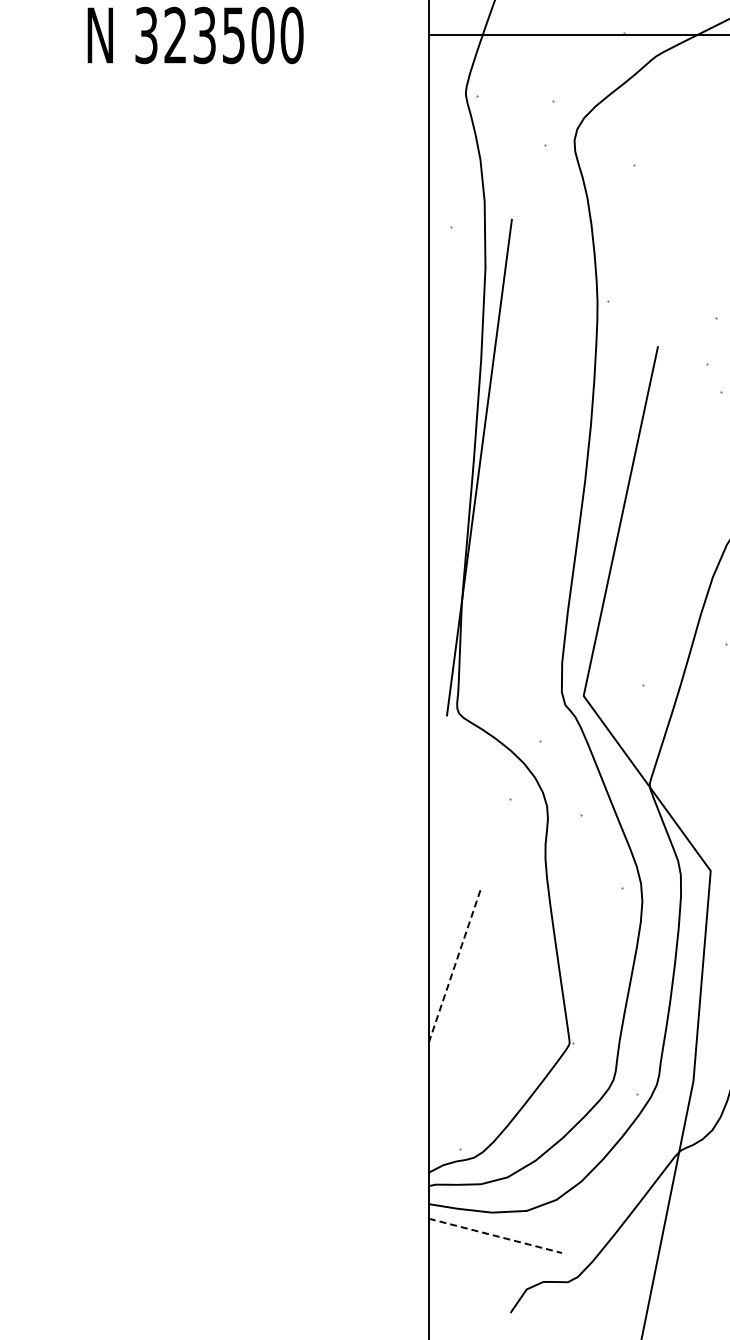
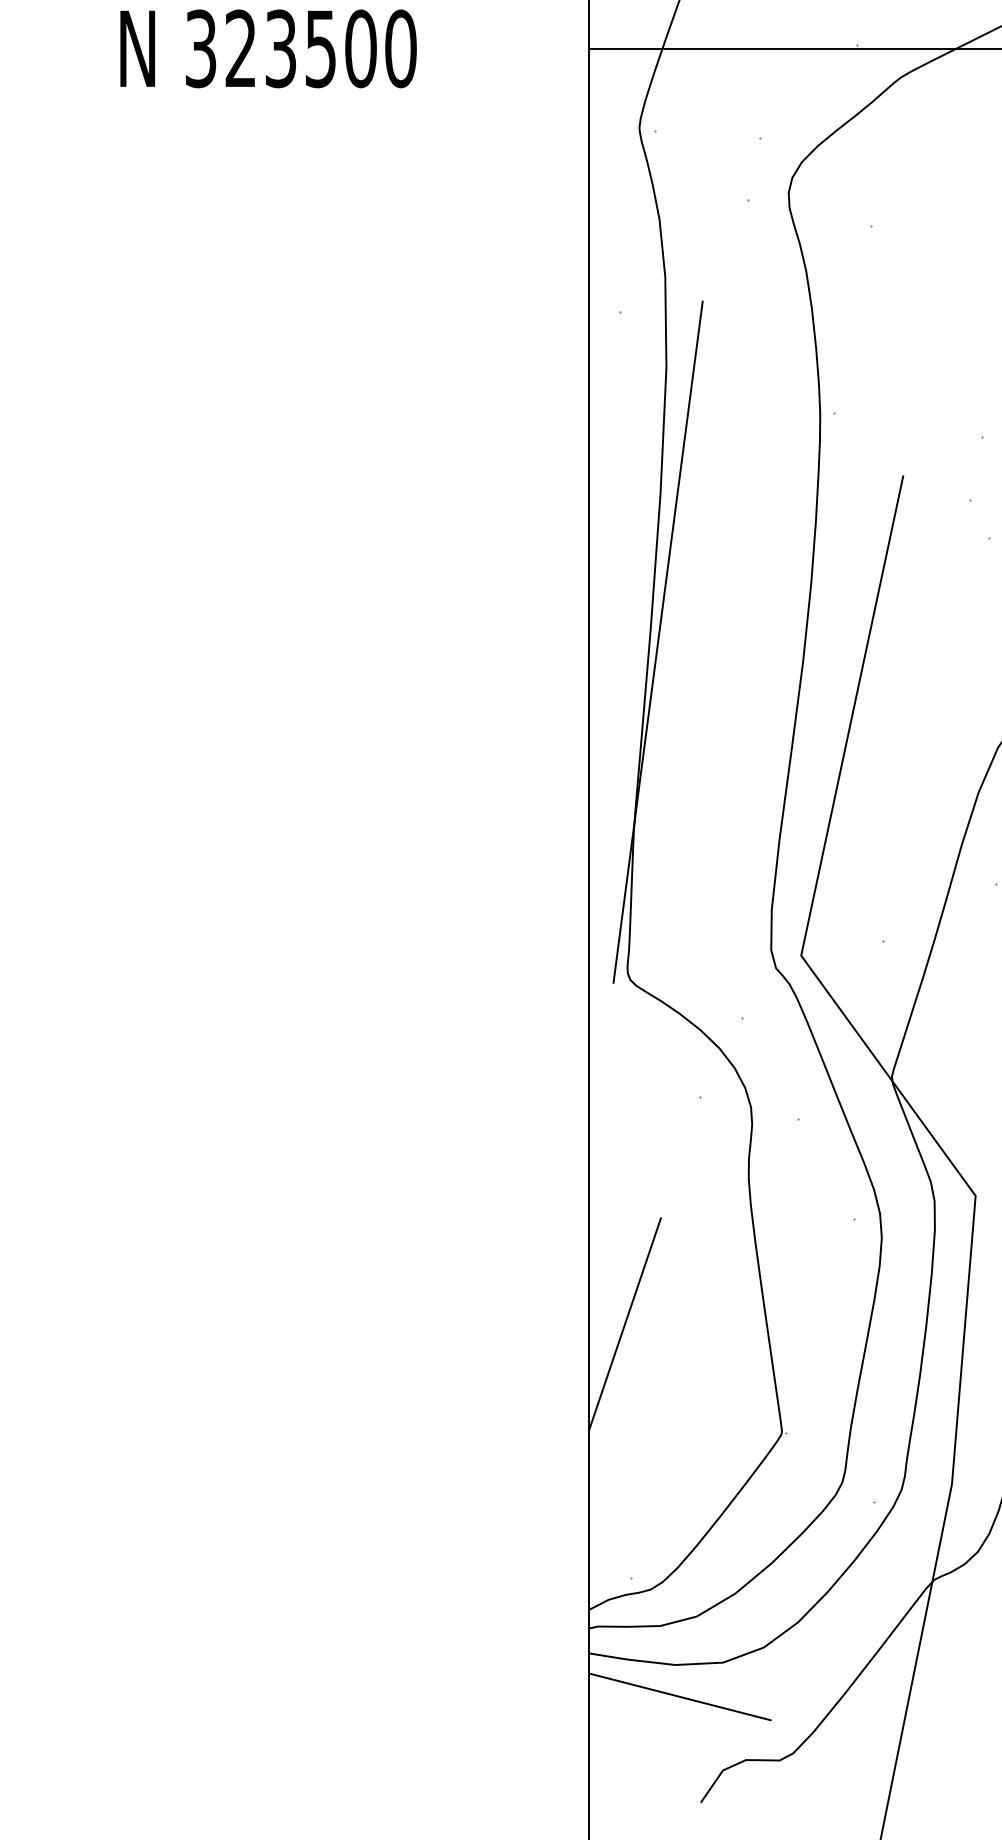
line: (455, 964) -> (625, 1324), dashed -> solid
line: (495, 1235) -> (680, 1696), dashed -> solid

